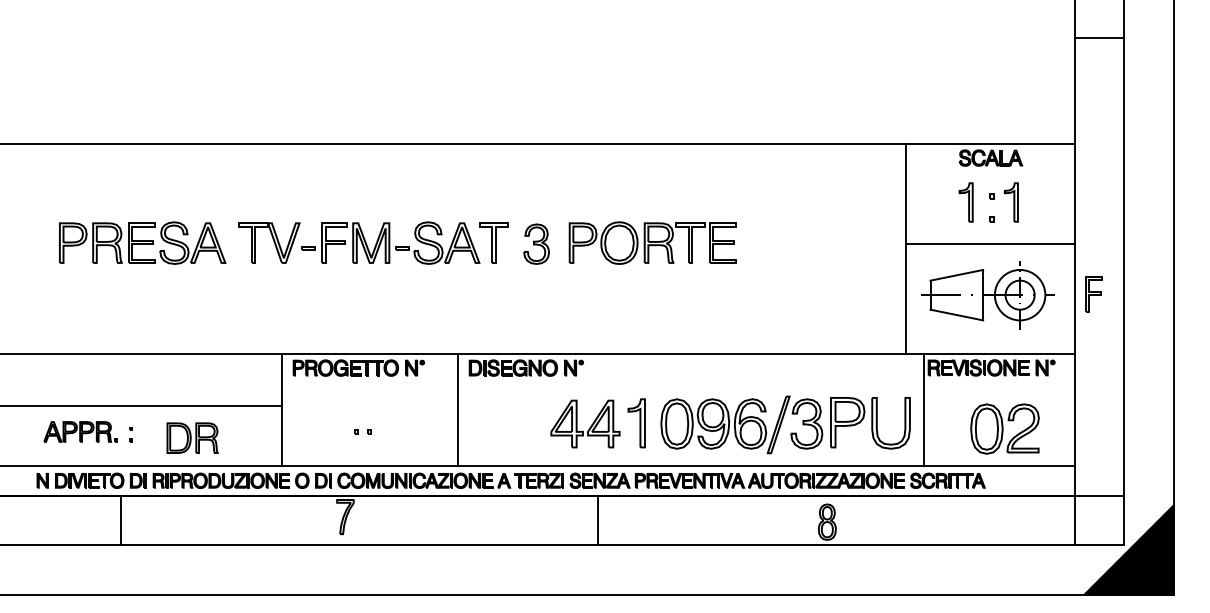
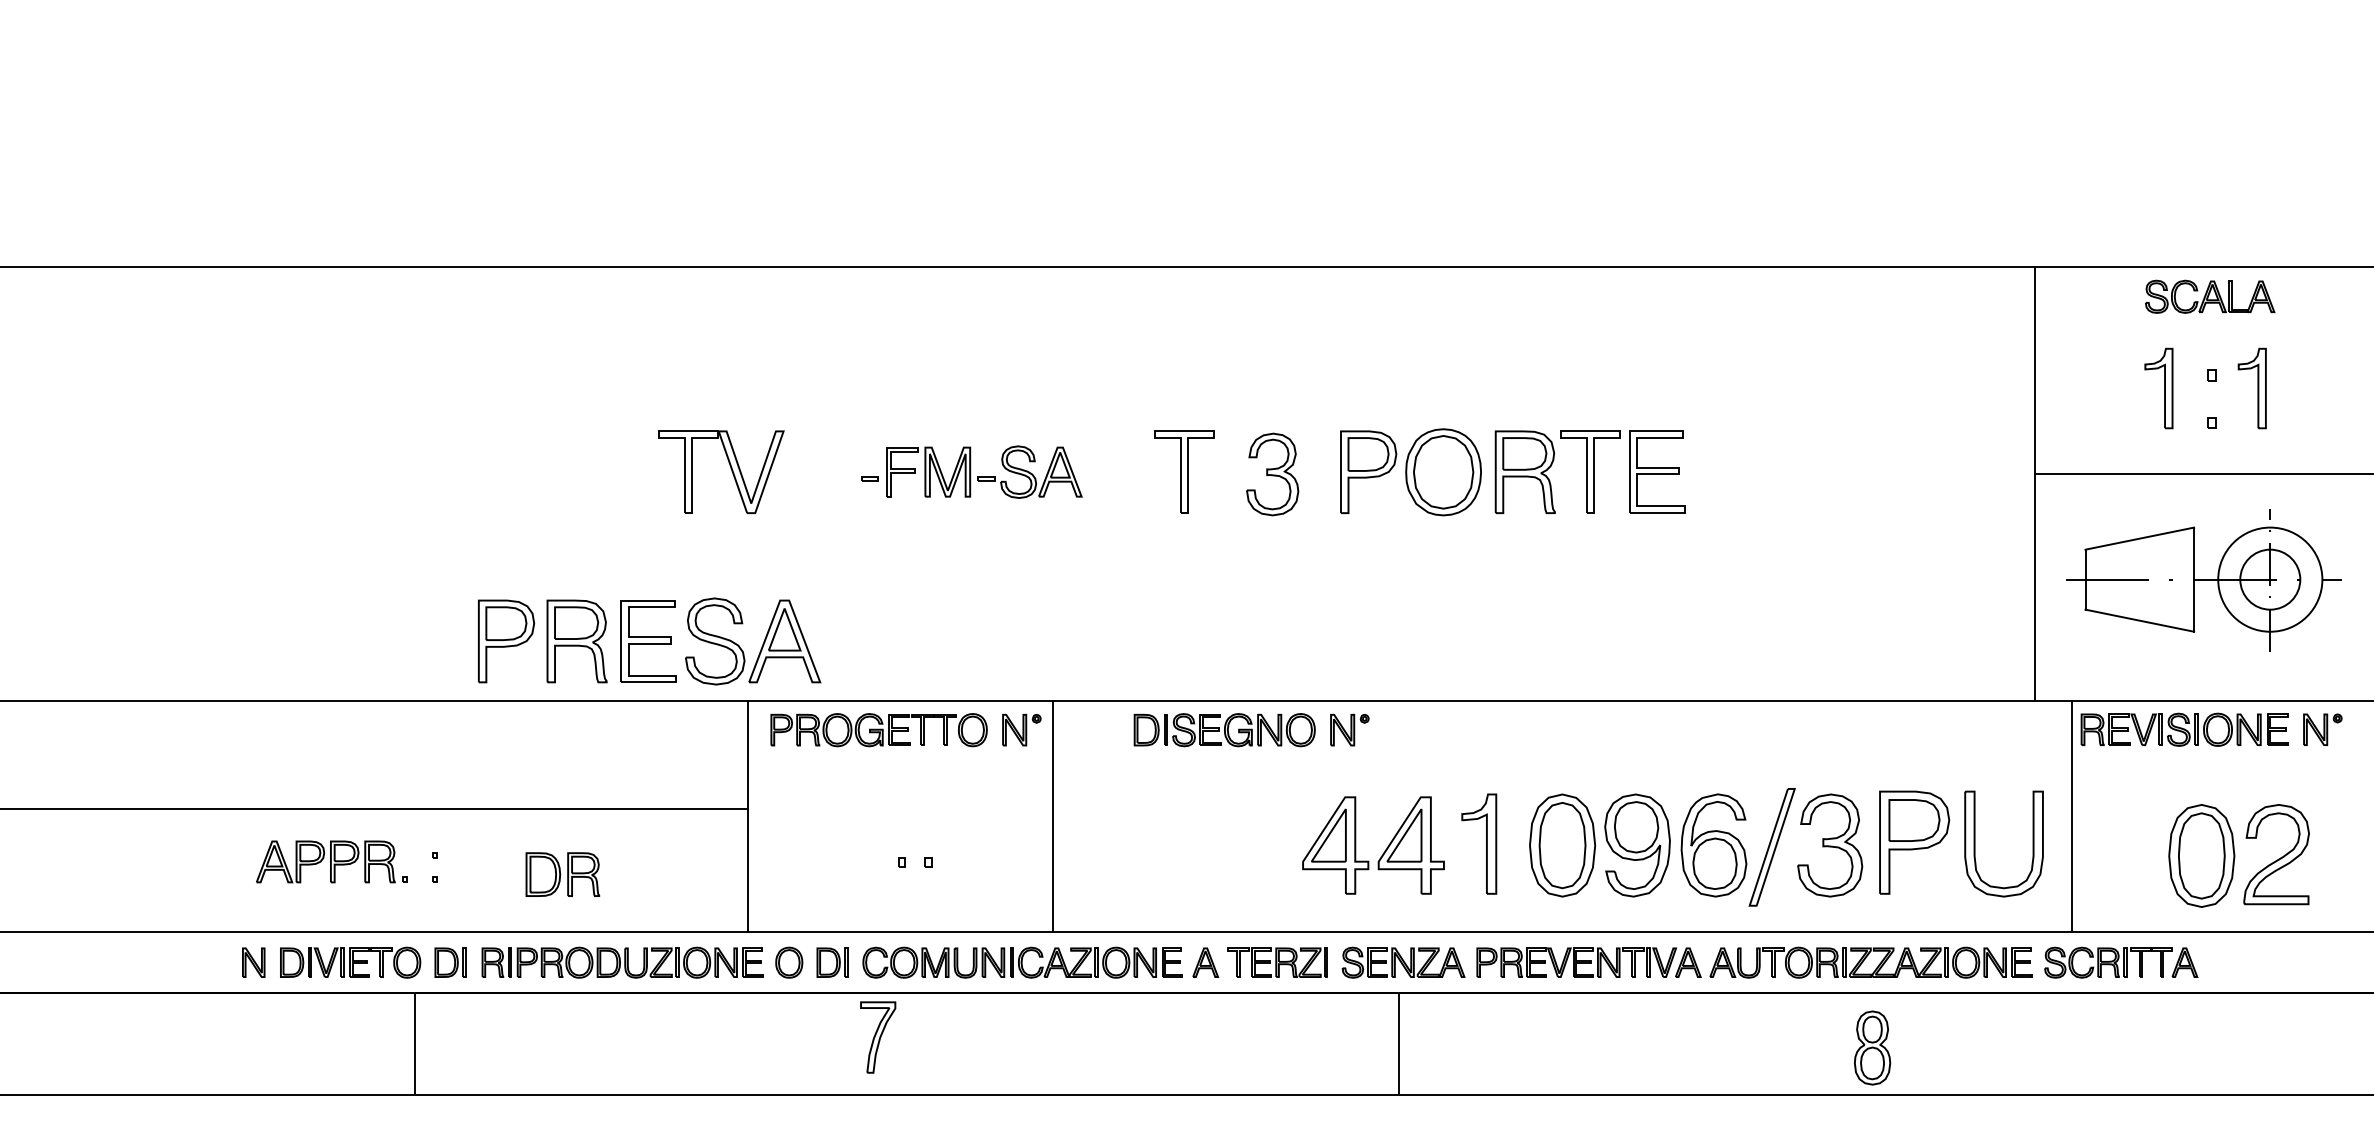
part: (142, 242) -> (649, 640), moved
part: (390, 242) -> (971, 470), size x0.6
line: (458, 409) -> (1053, 815), moved
part: (192, 437) -> (562, 873), size x0.7

